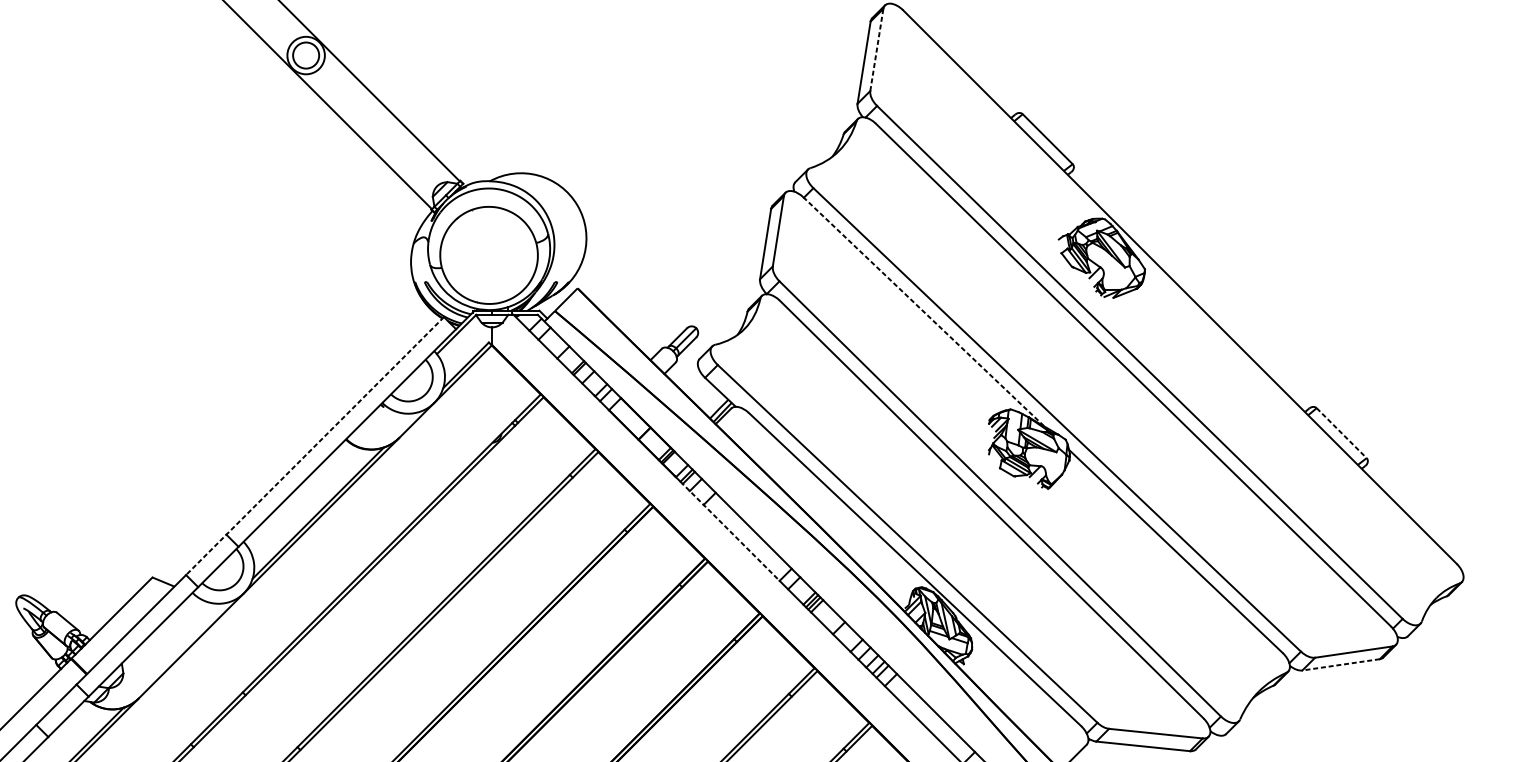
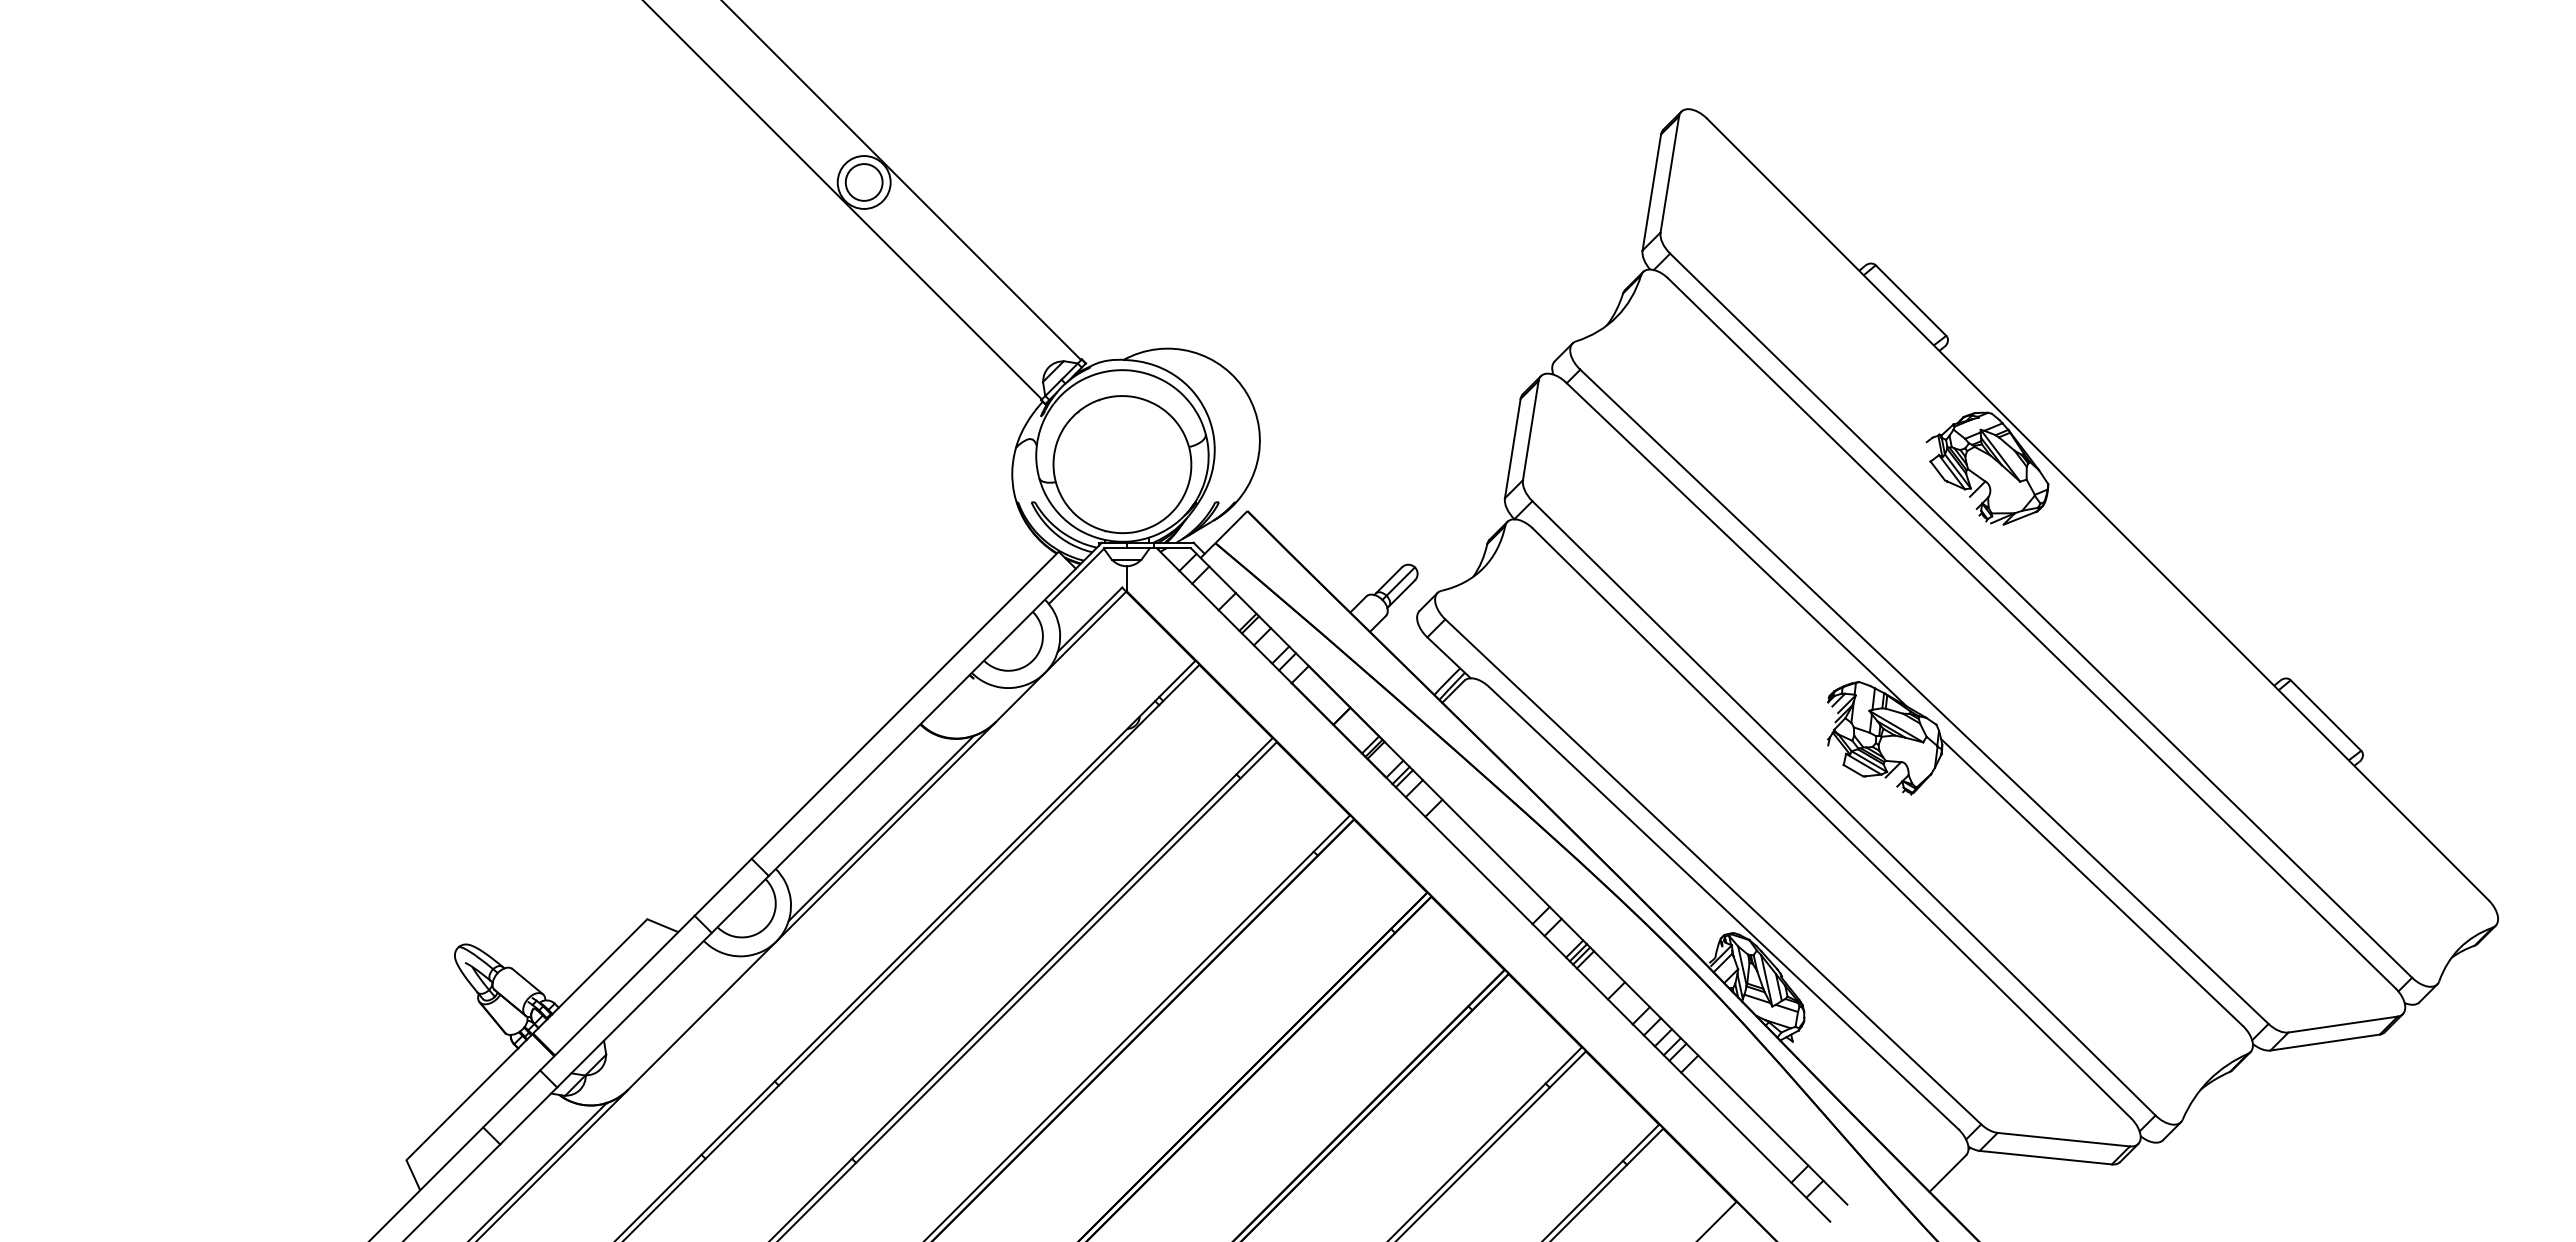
line: (876, 49) -> (1669, 174), dashed -> solid
line: (924, 312) -> (1736, 544), dashed -> solid
line: (1342, 433) -> (2326, 715), dashed -> solid
line: (314, 446) -> (876, 734), dashed -> solid
line: (729, 531) -> (1462, 854), dashed -> solid
line: (1340, 664) -> (2324, 1042), dashed -> solid

